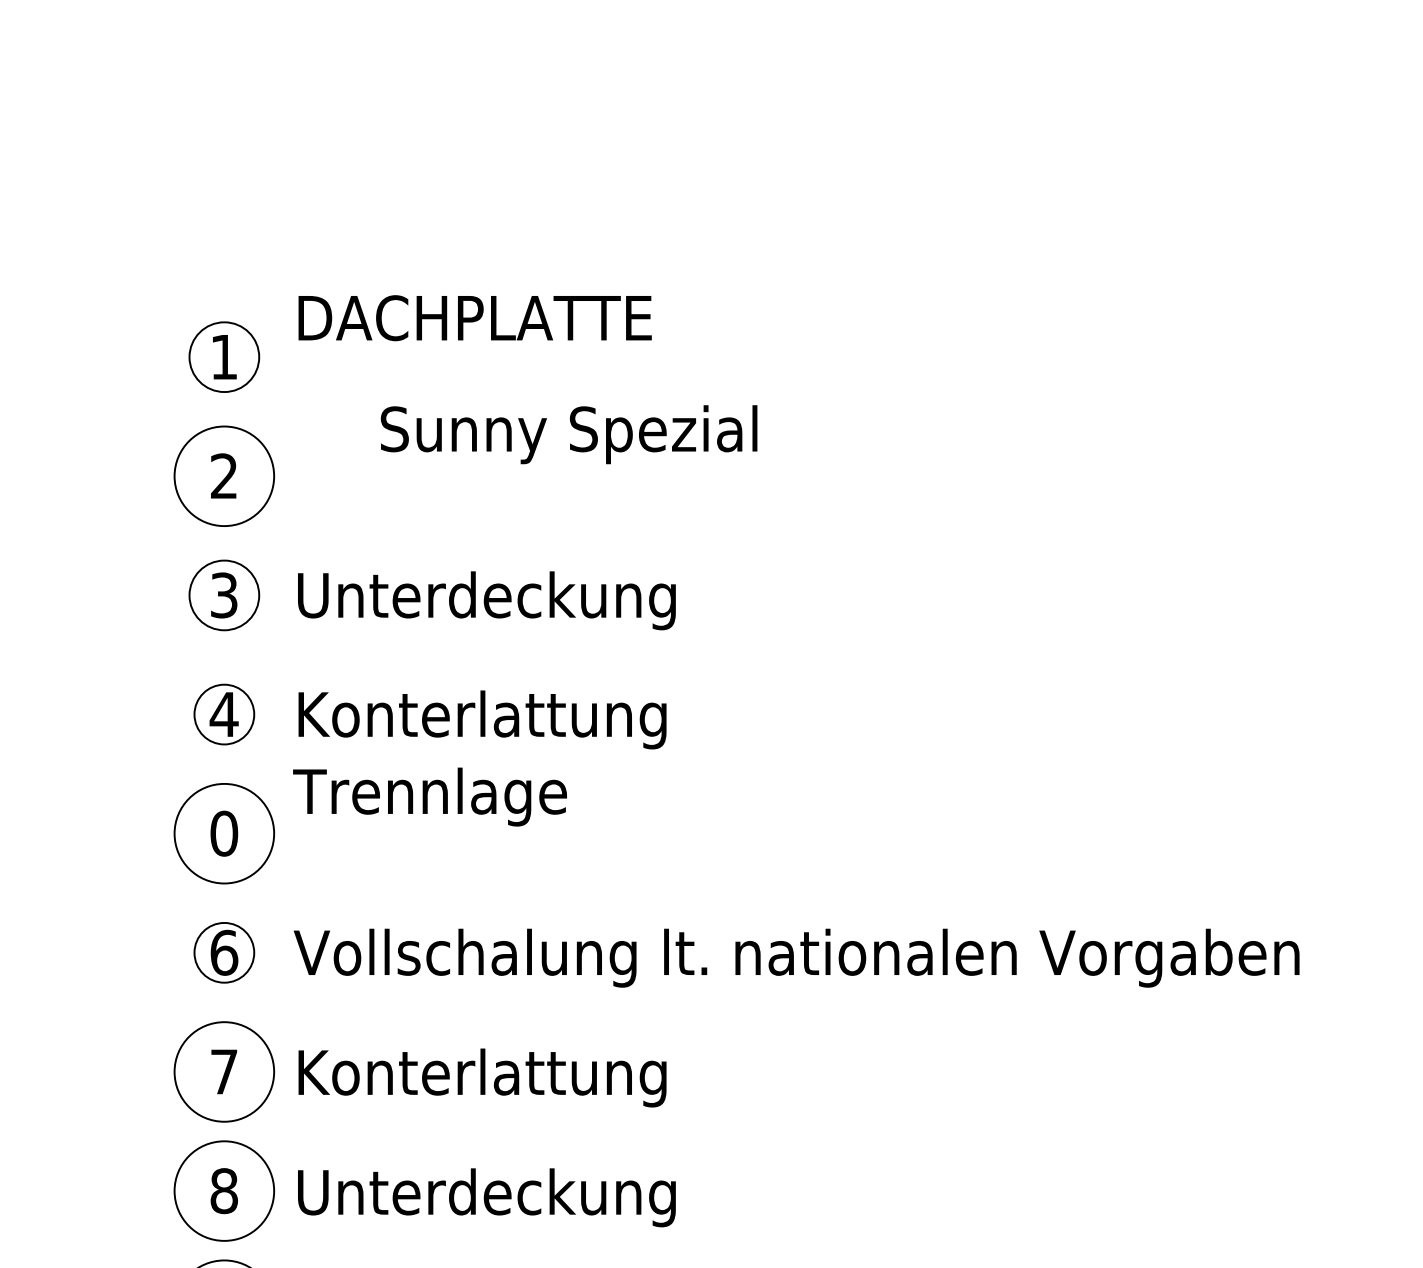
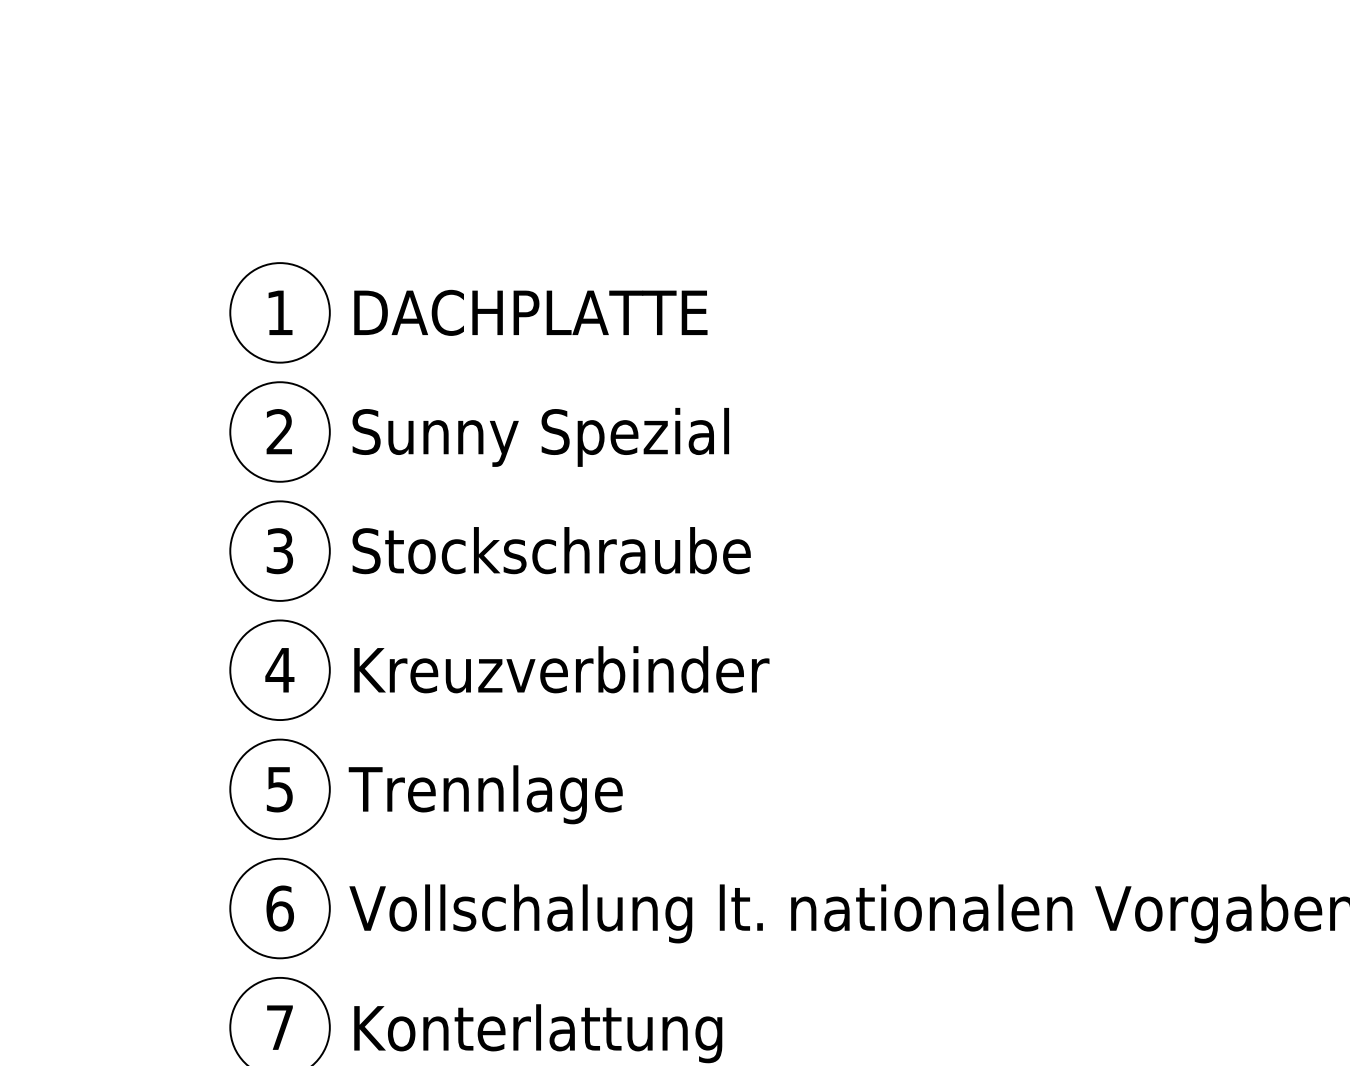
text: (474, 318) -> (530, 313), moved
circle: (224, 356) -> (280, 312), size x1.43
text: (568, 434) -> (540, 437), moved
circle: (224, 595) -> (280, 551), size x1.43
text: (495, 600) -> (551, 556), Unterdeckung -> Stockschraube
circle: (224, 714) -> (280, 670), size x1.67
text: (522, 719) -> (578, 675), Konterlattung -> Kreuzverbinder
text: (429, 796) -> (485, 794), moved
text: (224, 833) -> (280, 789), 0 -> 5
circle: (224, 952) -> (280, 908), size x1.67

